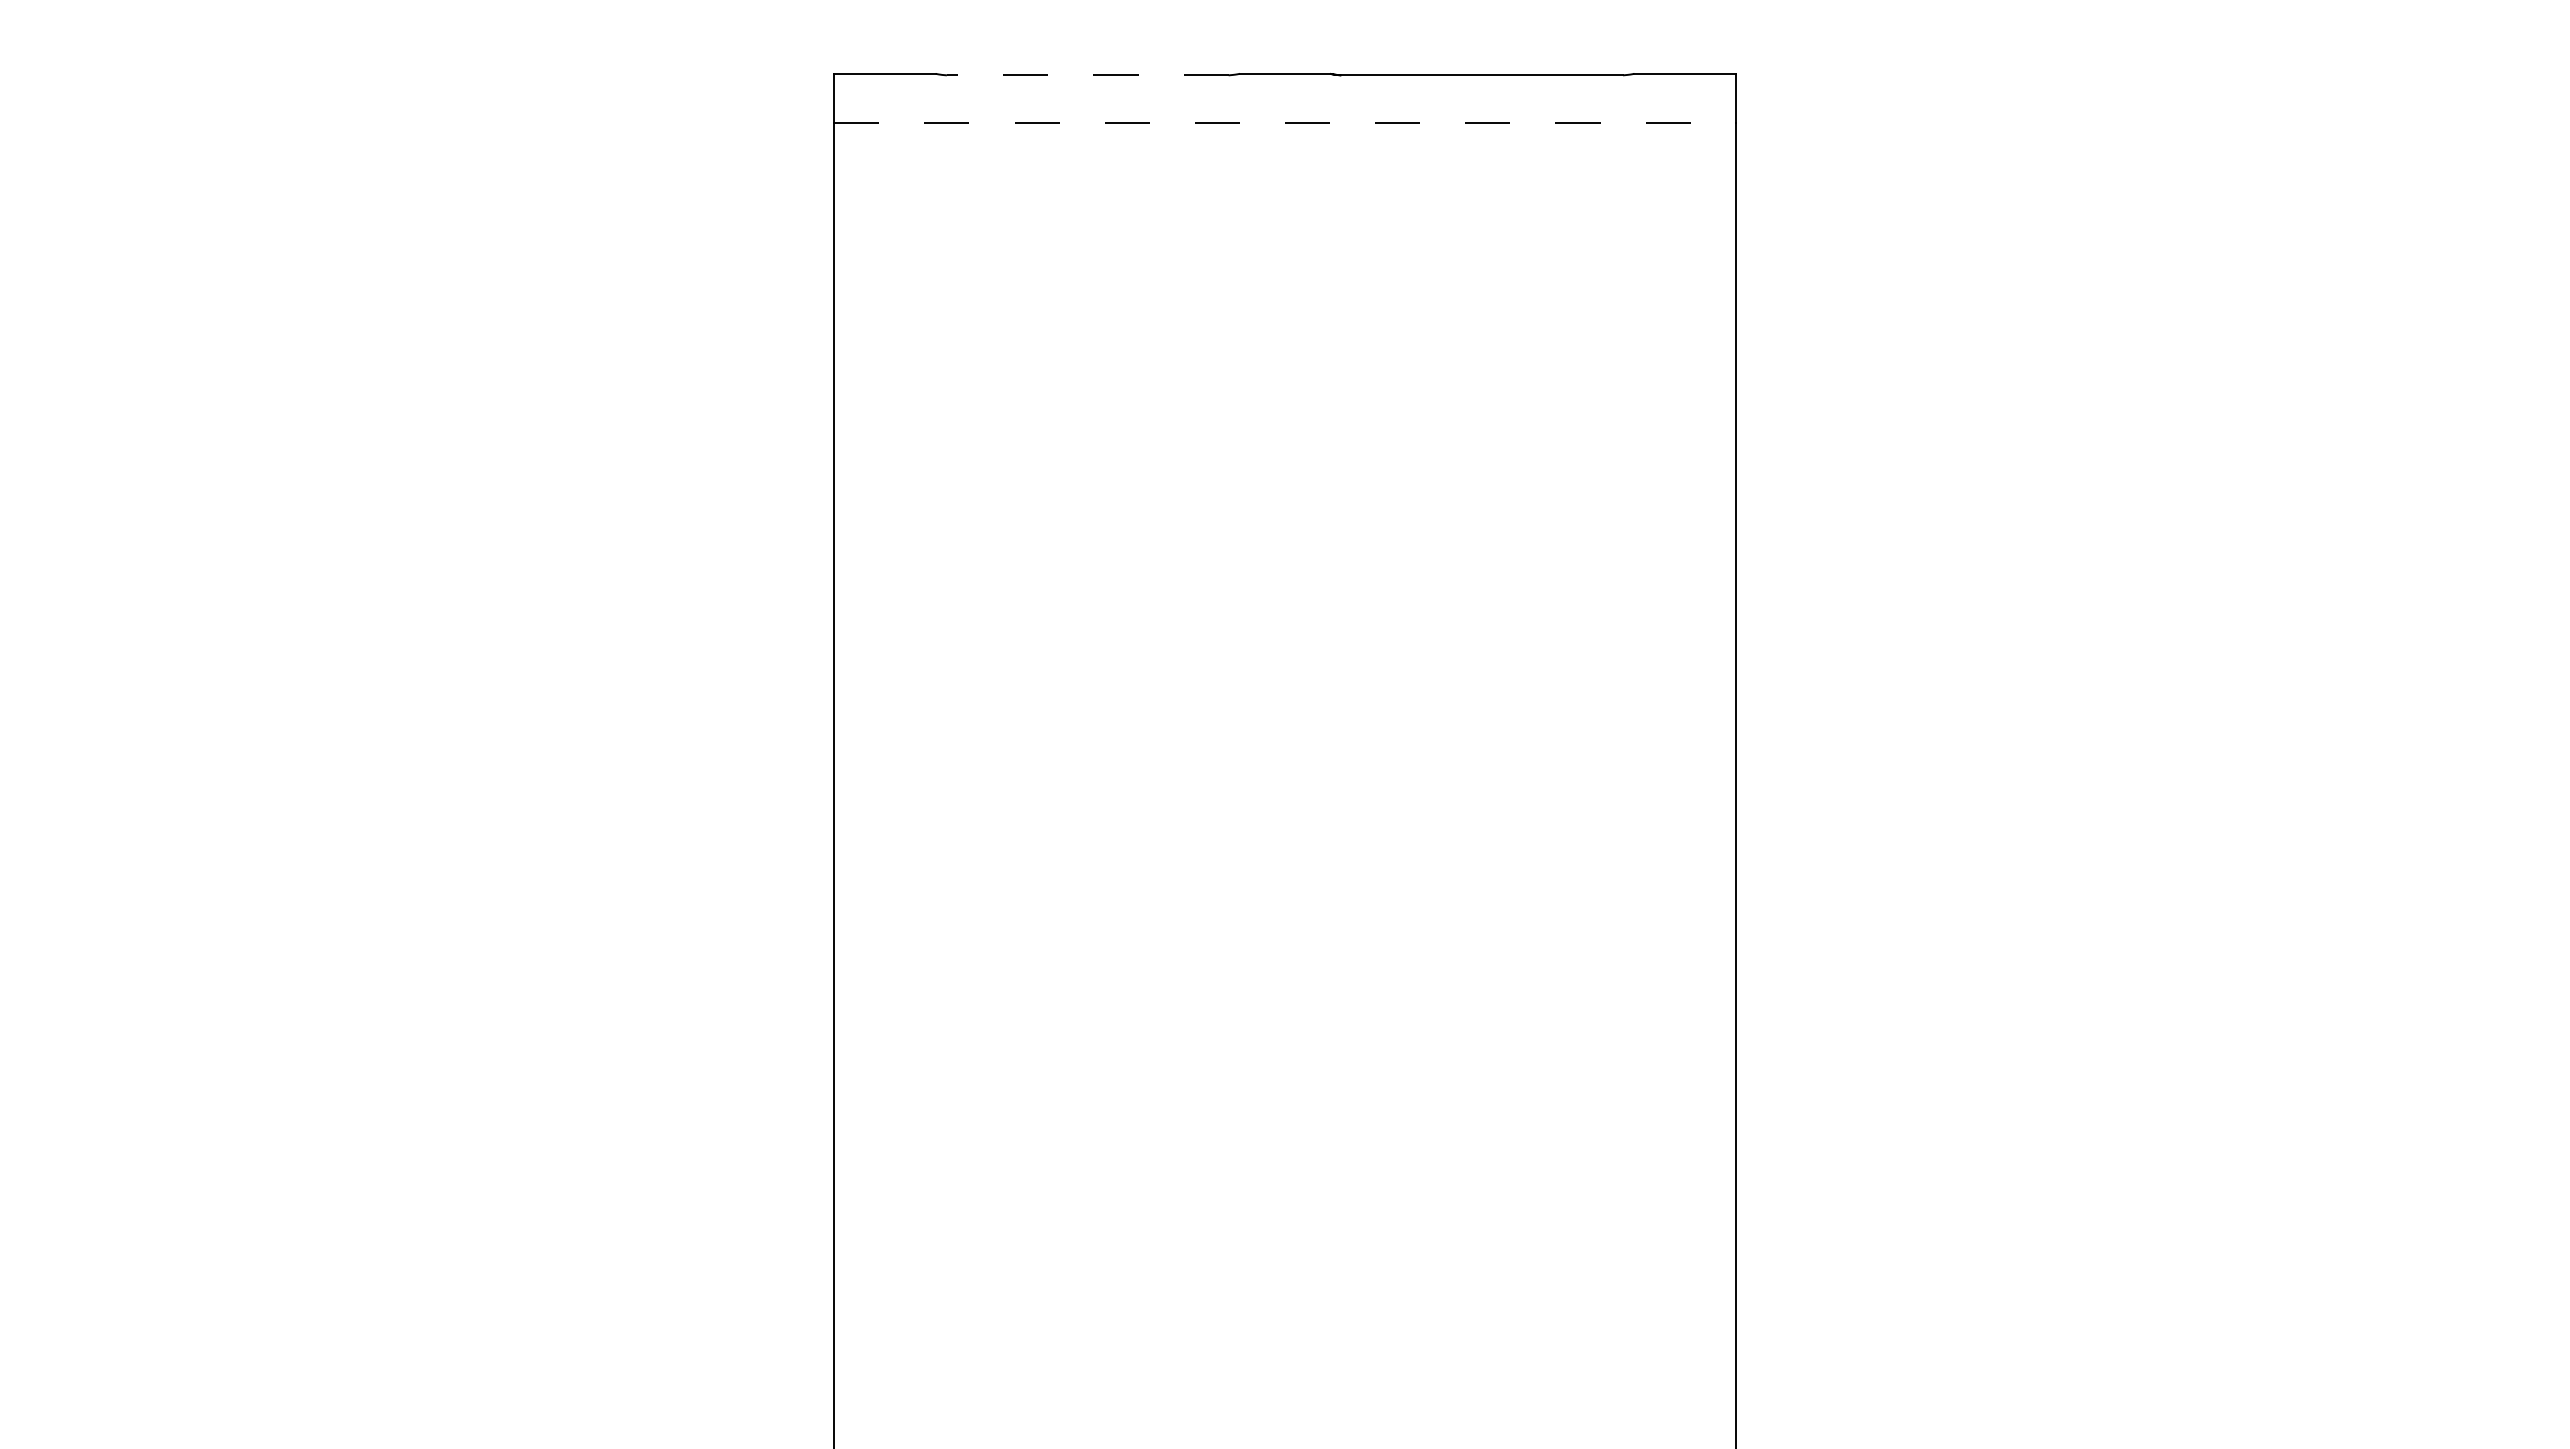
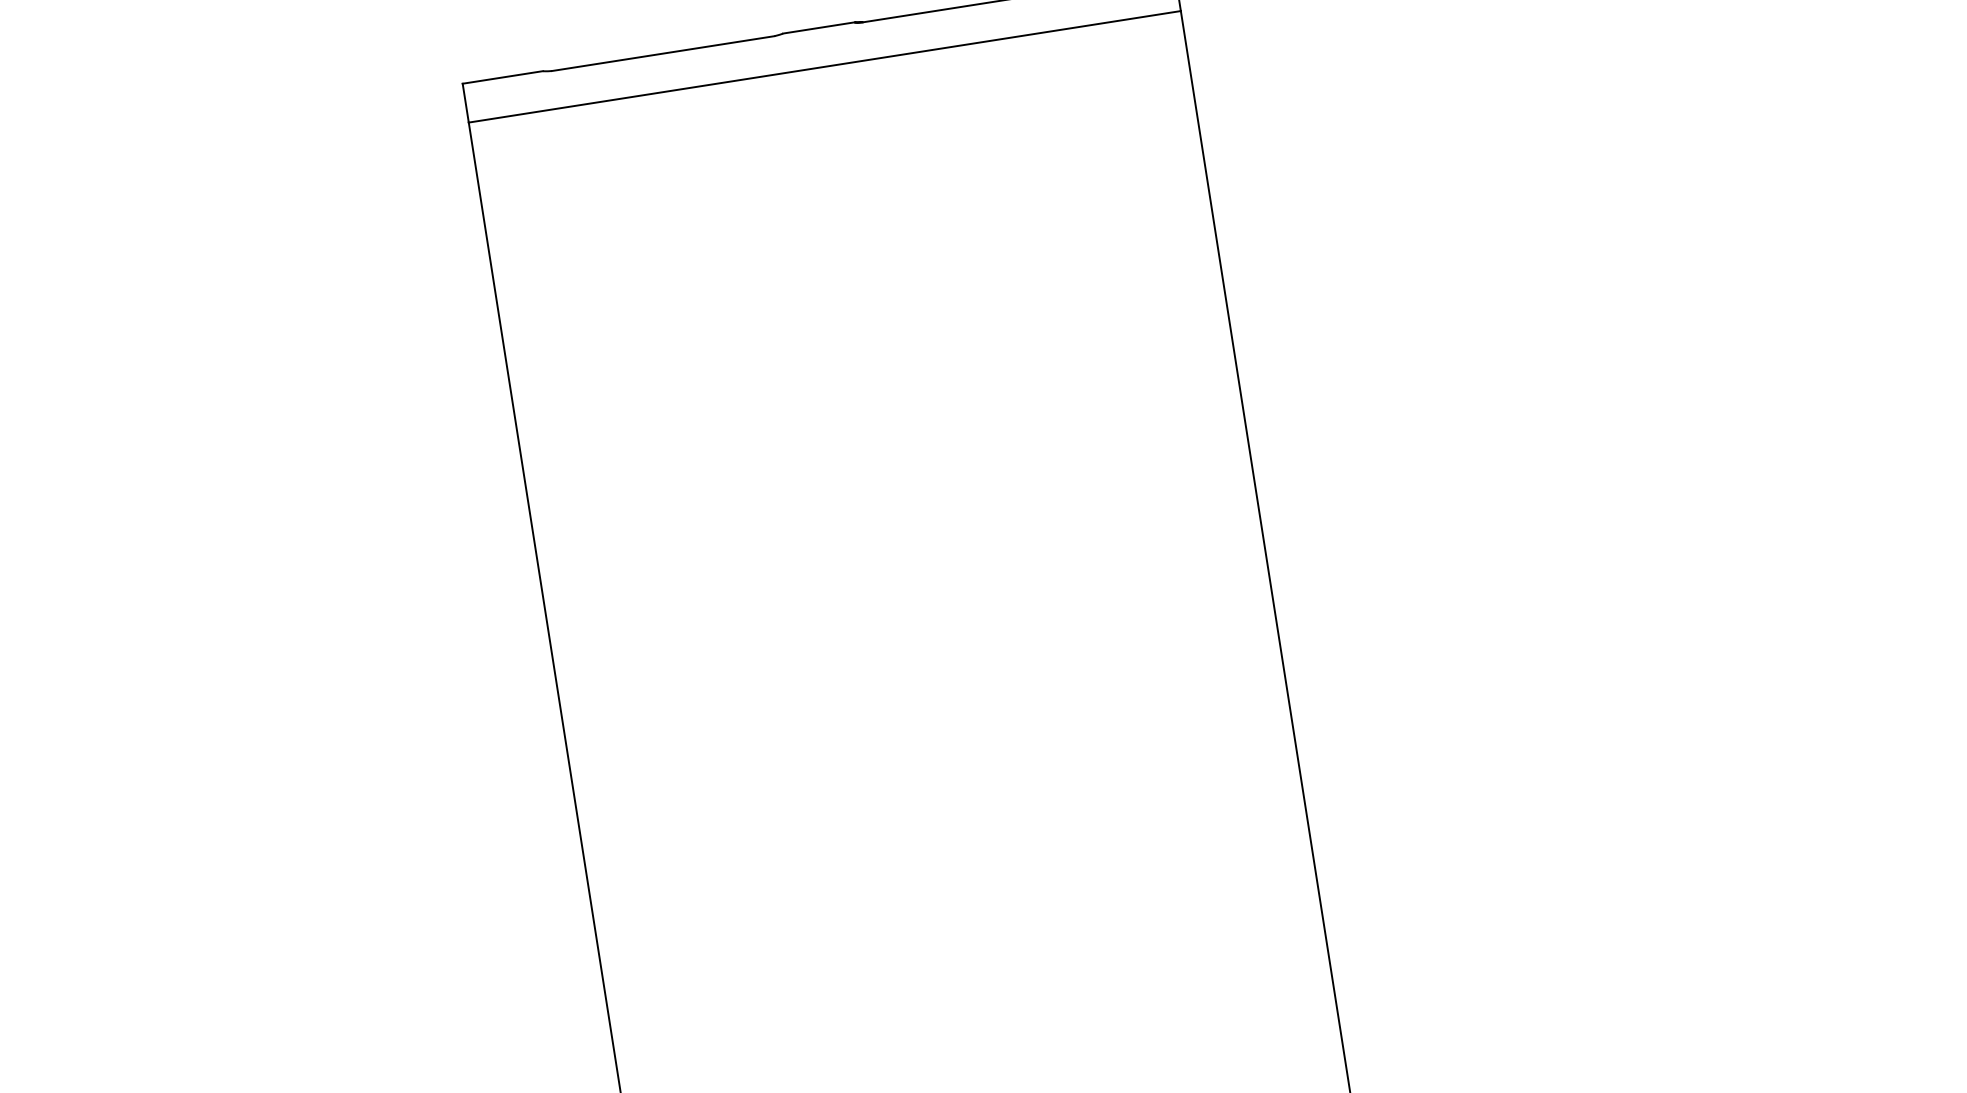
line: (1087, 75) -> (662, 53), dashed -> solid
line: (1284, 122) -> (824, 66), dashed -> solid

